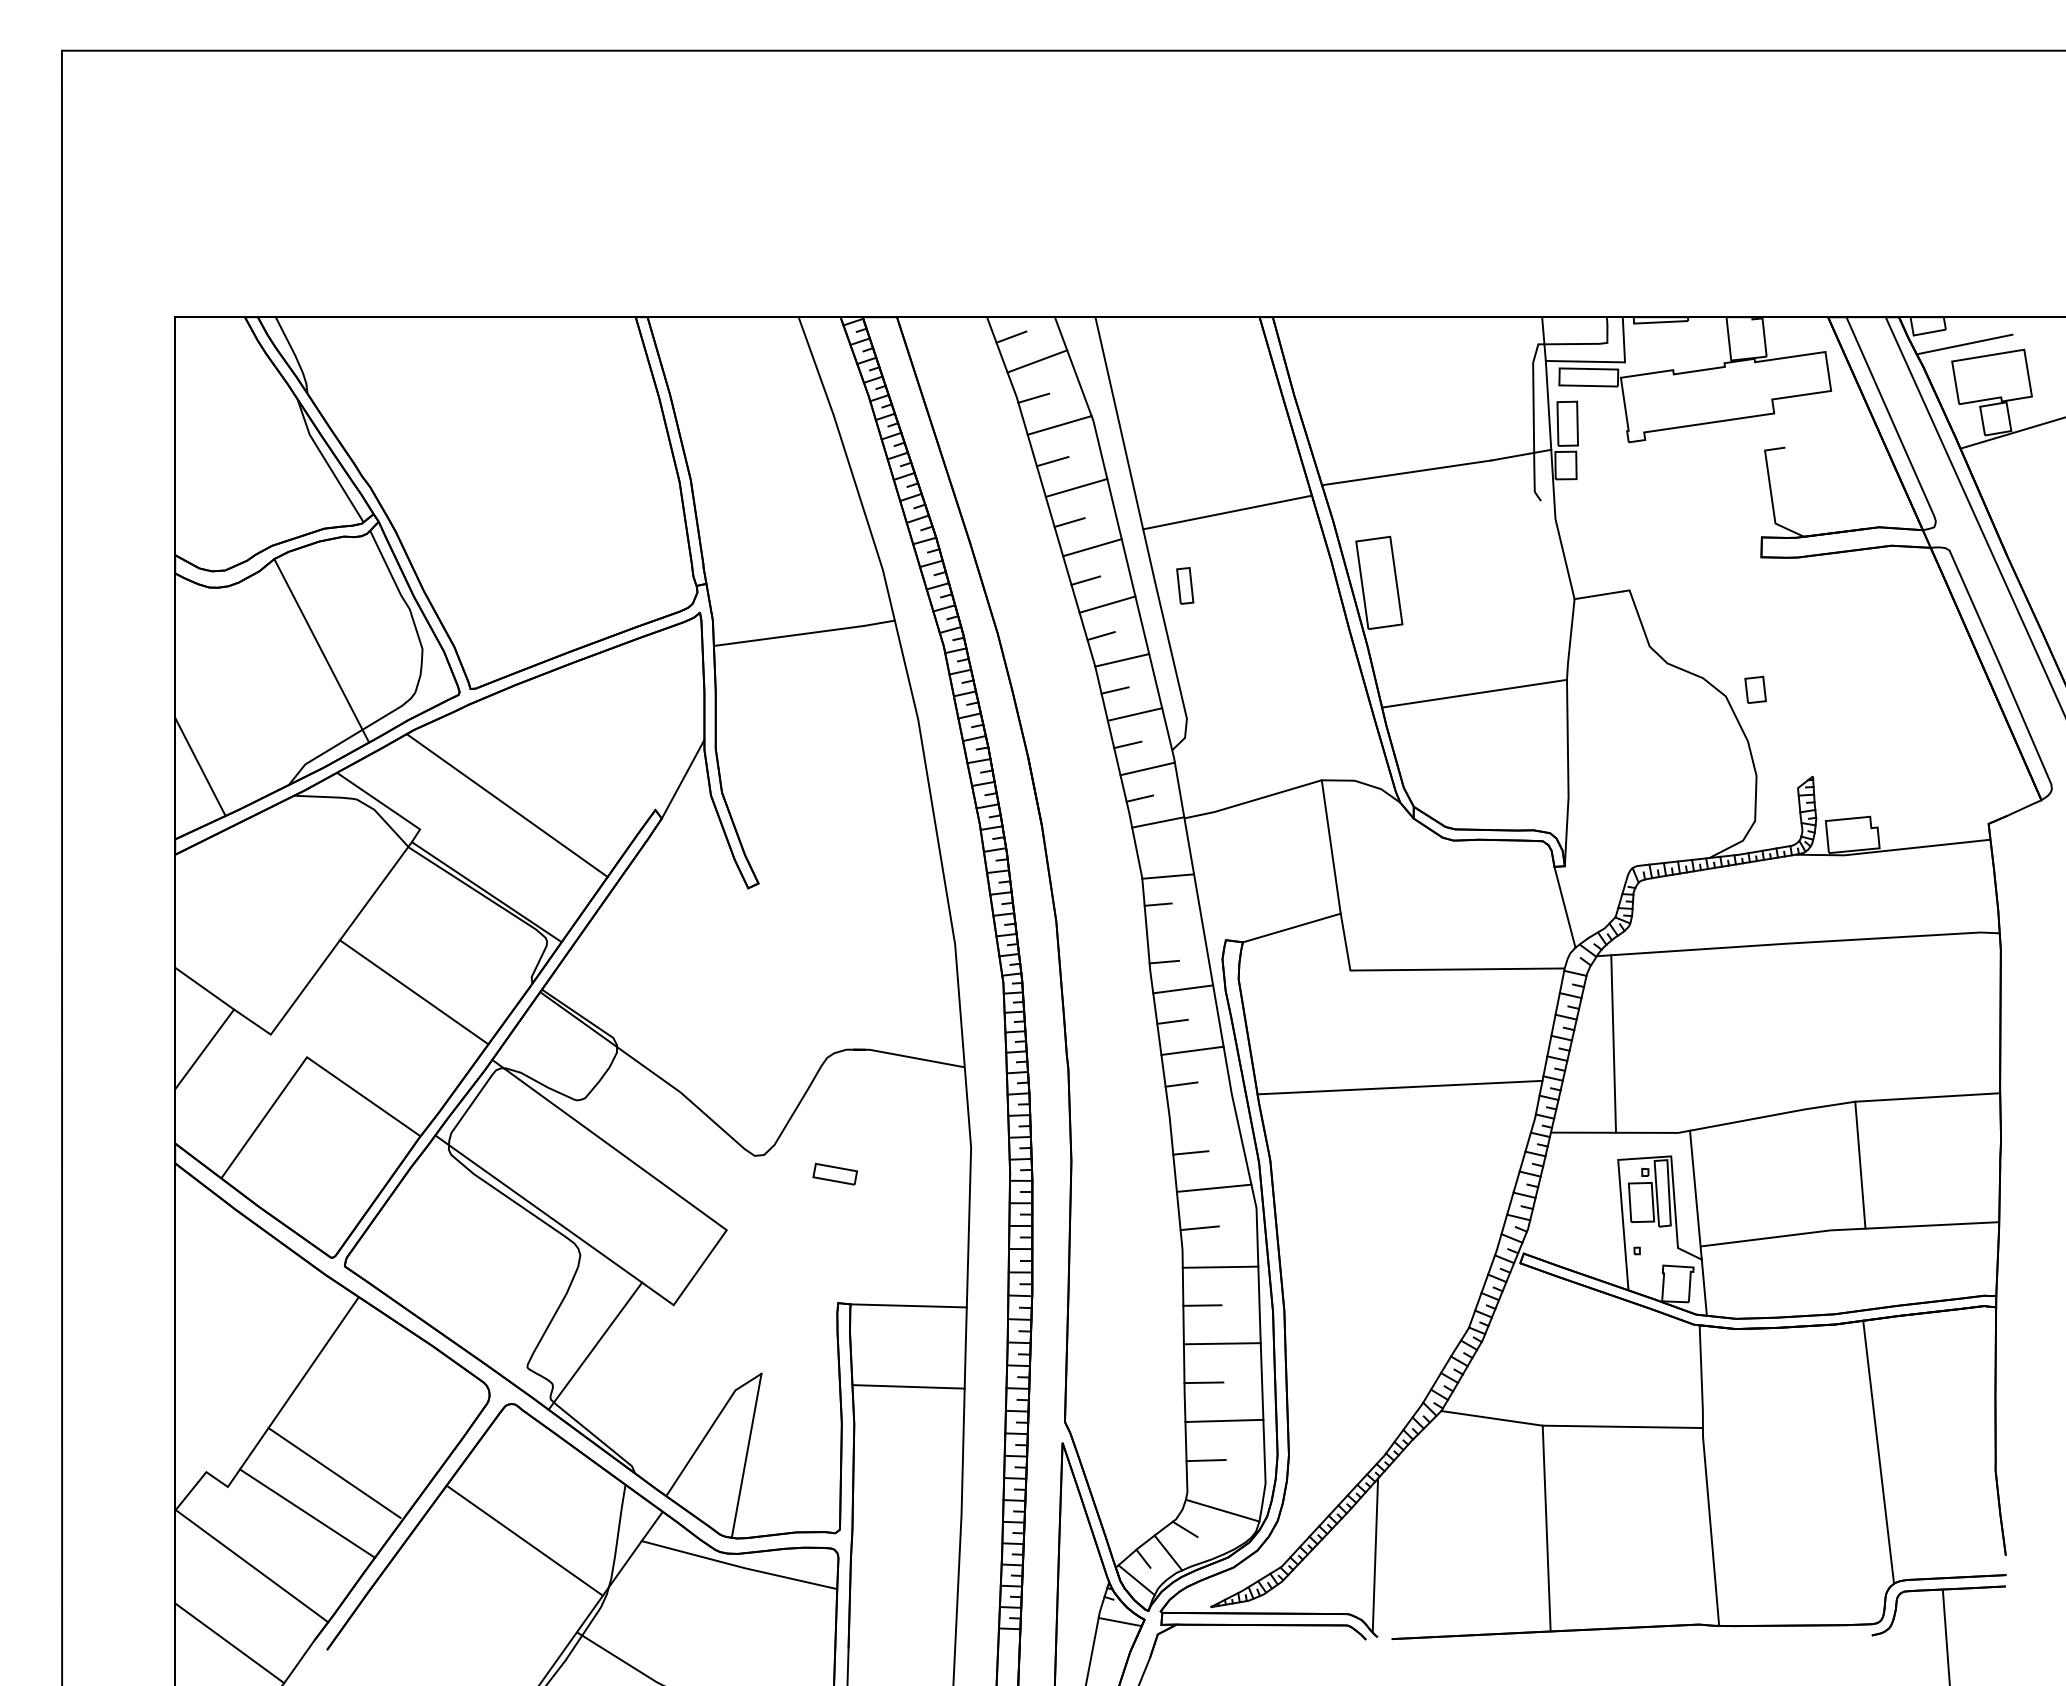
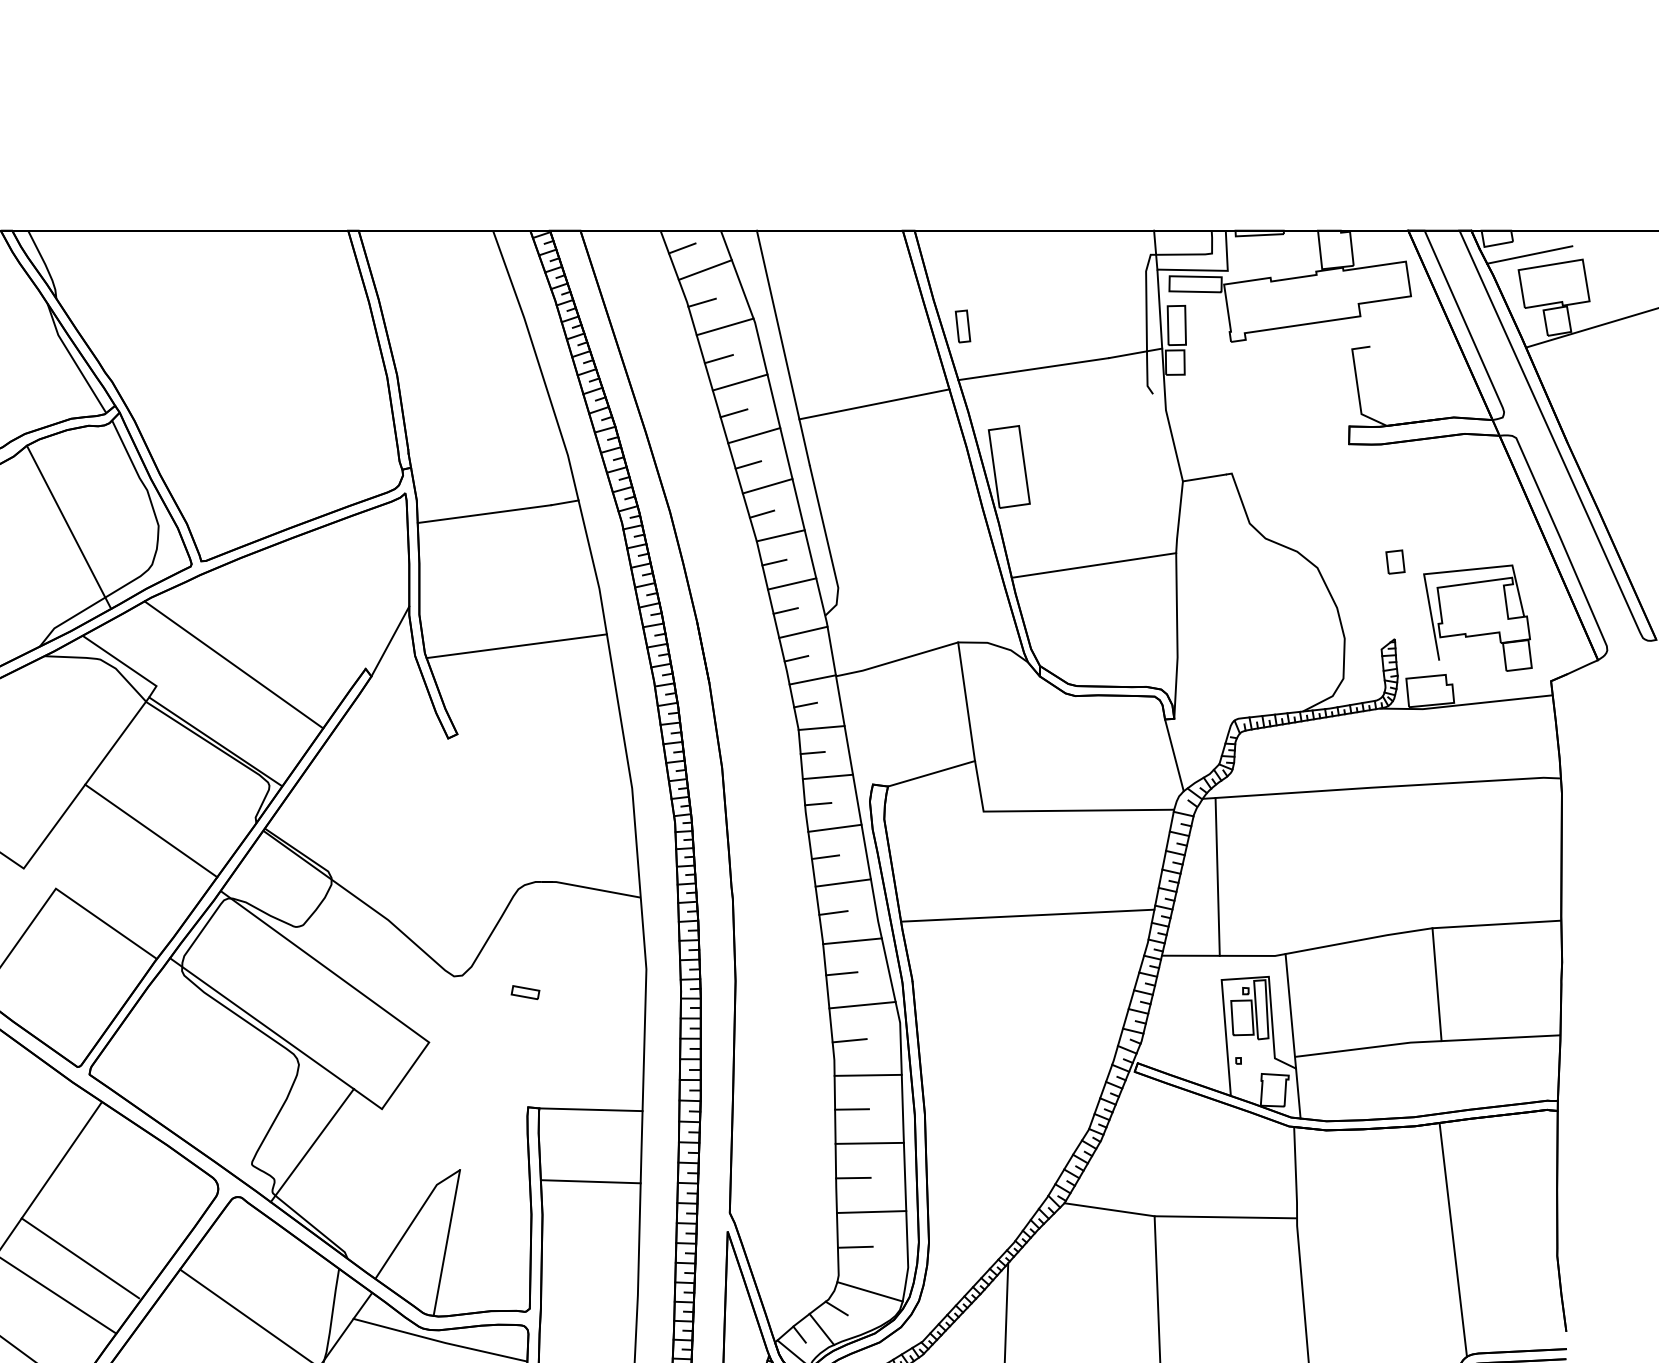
part: (1185, 585) -> (963, 326), moved
part: (1755, 689) -> (1395, 561), moved
part: (1905, 752) -> (1477, 617), added
line: (824, 784) -> (516, 646), added
line: (1149, 850) -> (805, 704), added
line: (1175, 931) -> (828, 776), added
line: (1202, 1116) -> (852, 941), added
part: (834, 1173) -> (524, 992), size x0.71

